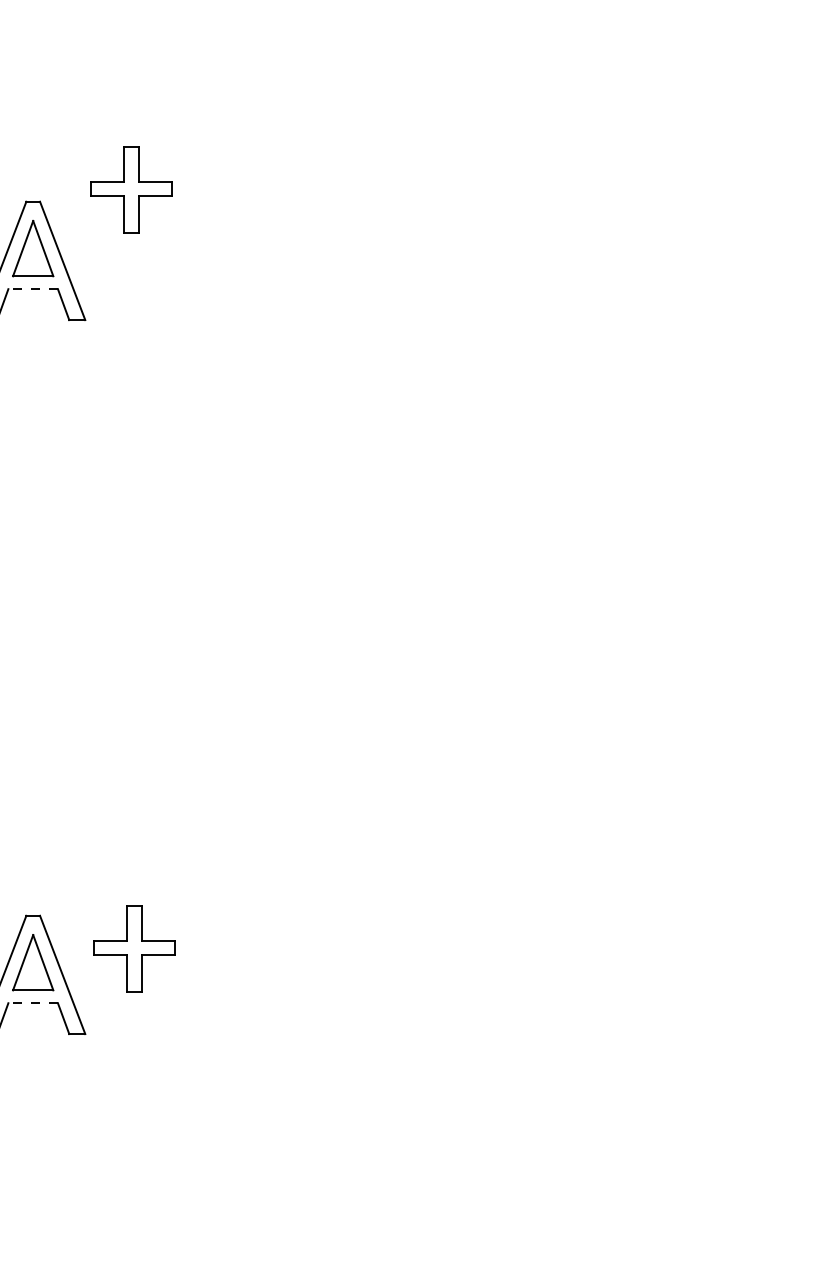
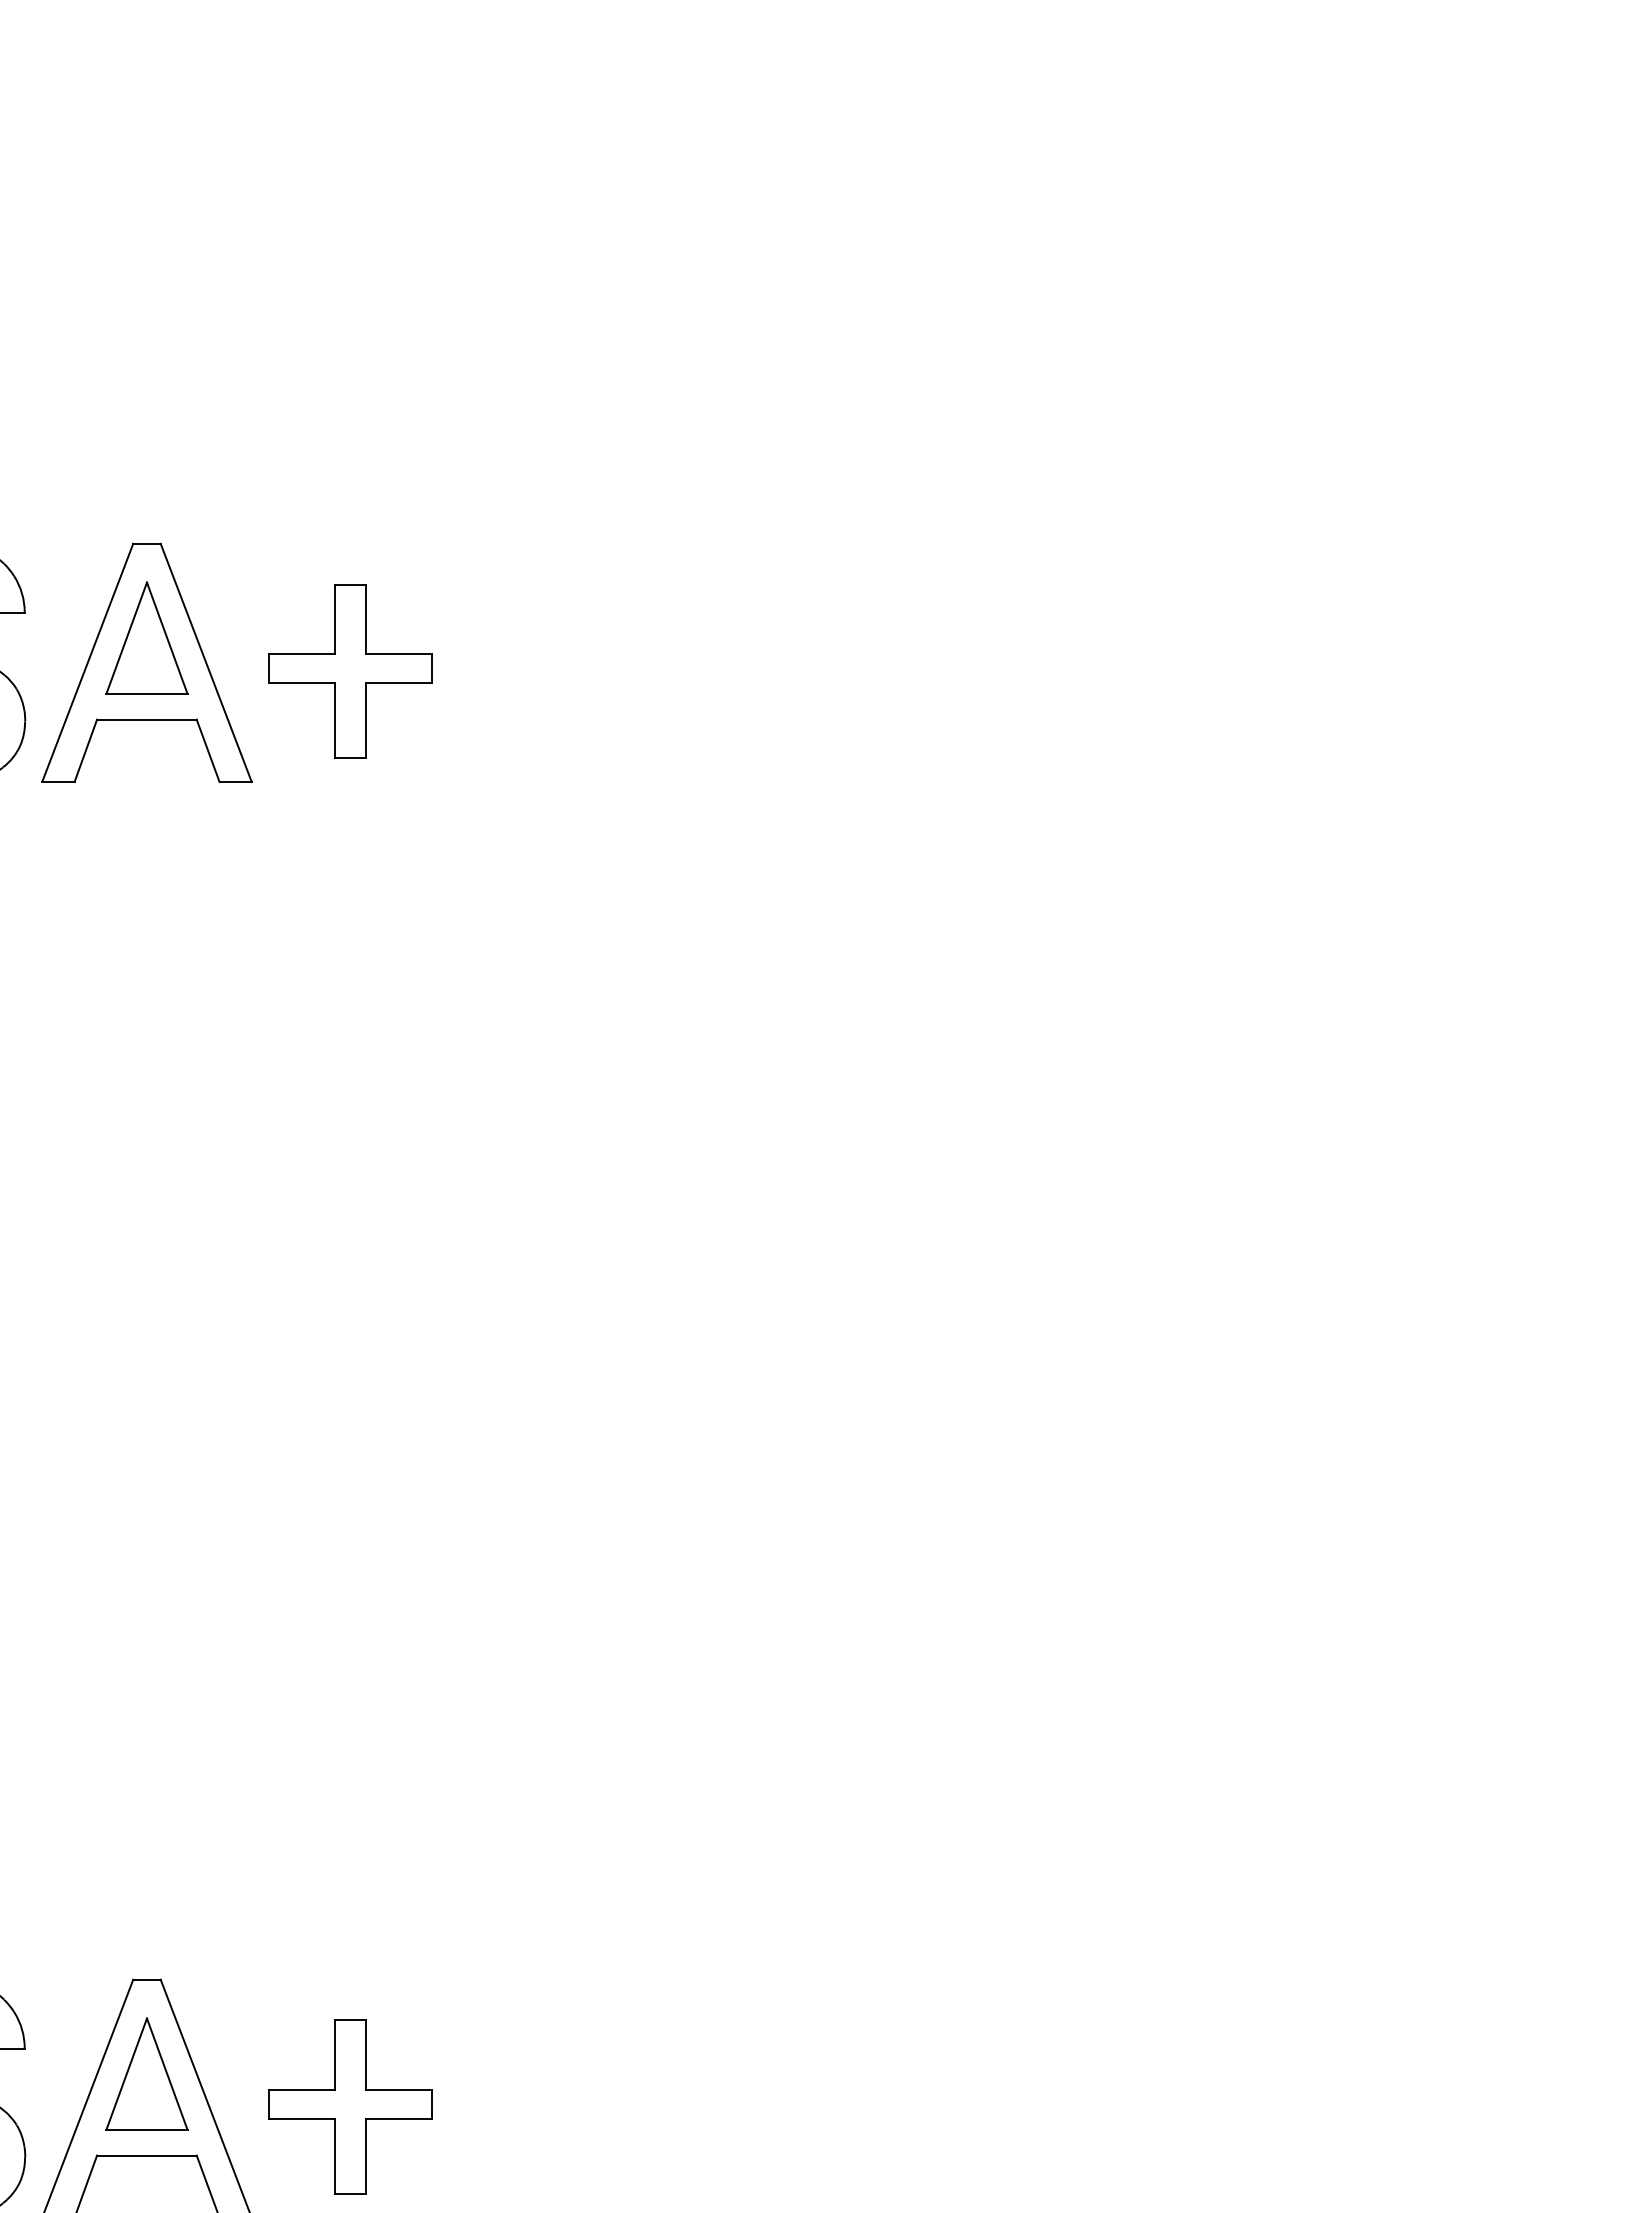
part: (131, 189) -> (350, 670), moved
line: (33, 289) -> (147, 720), dashed -> solid
part: (134, 948) -> (350, 2105), moved
line: (33, 1003) -> (147, 2156), dashed -> solid

